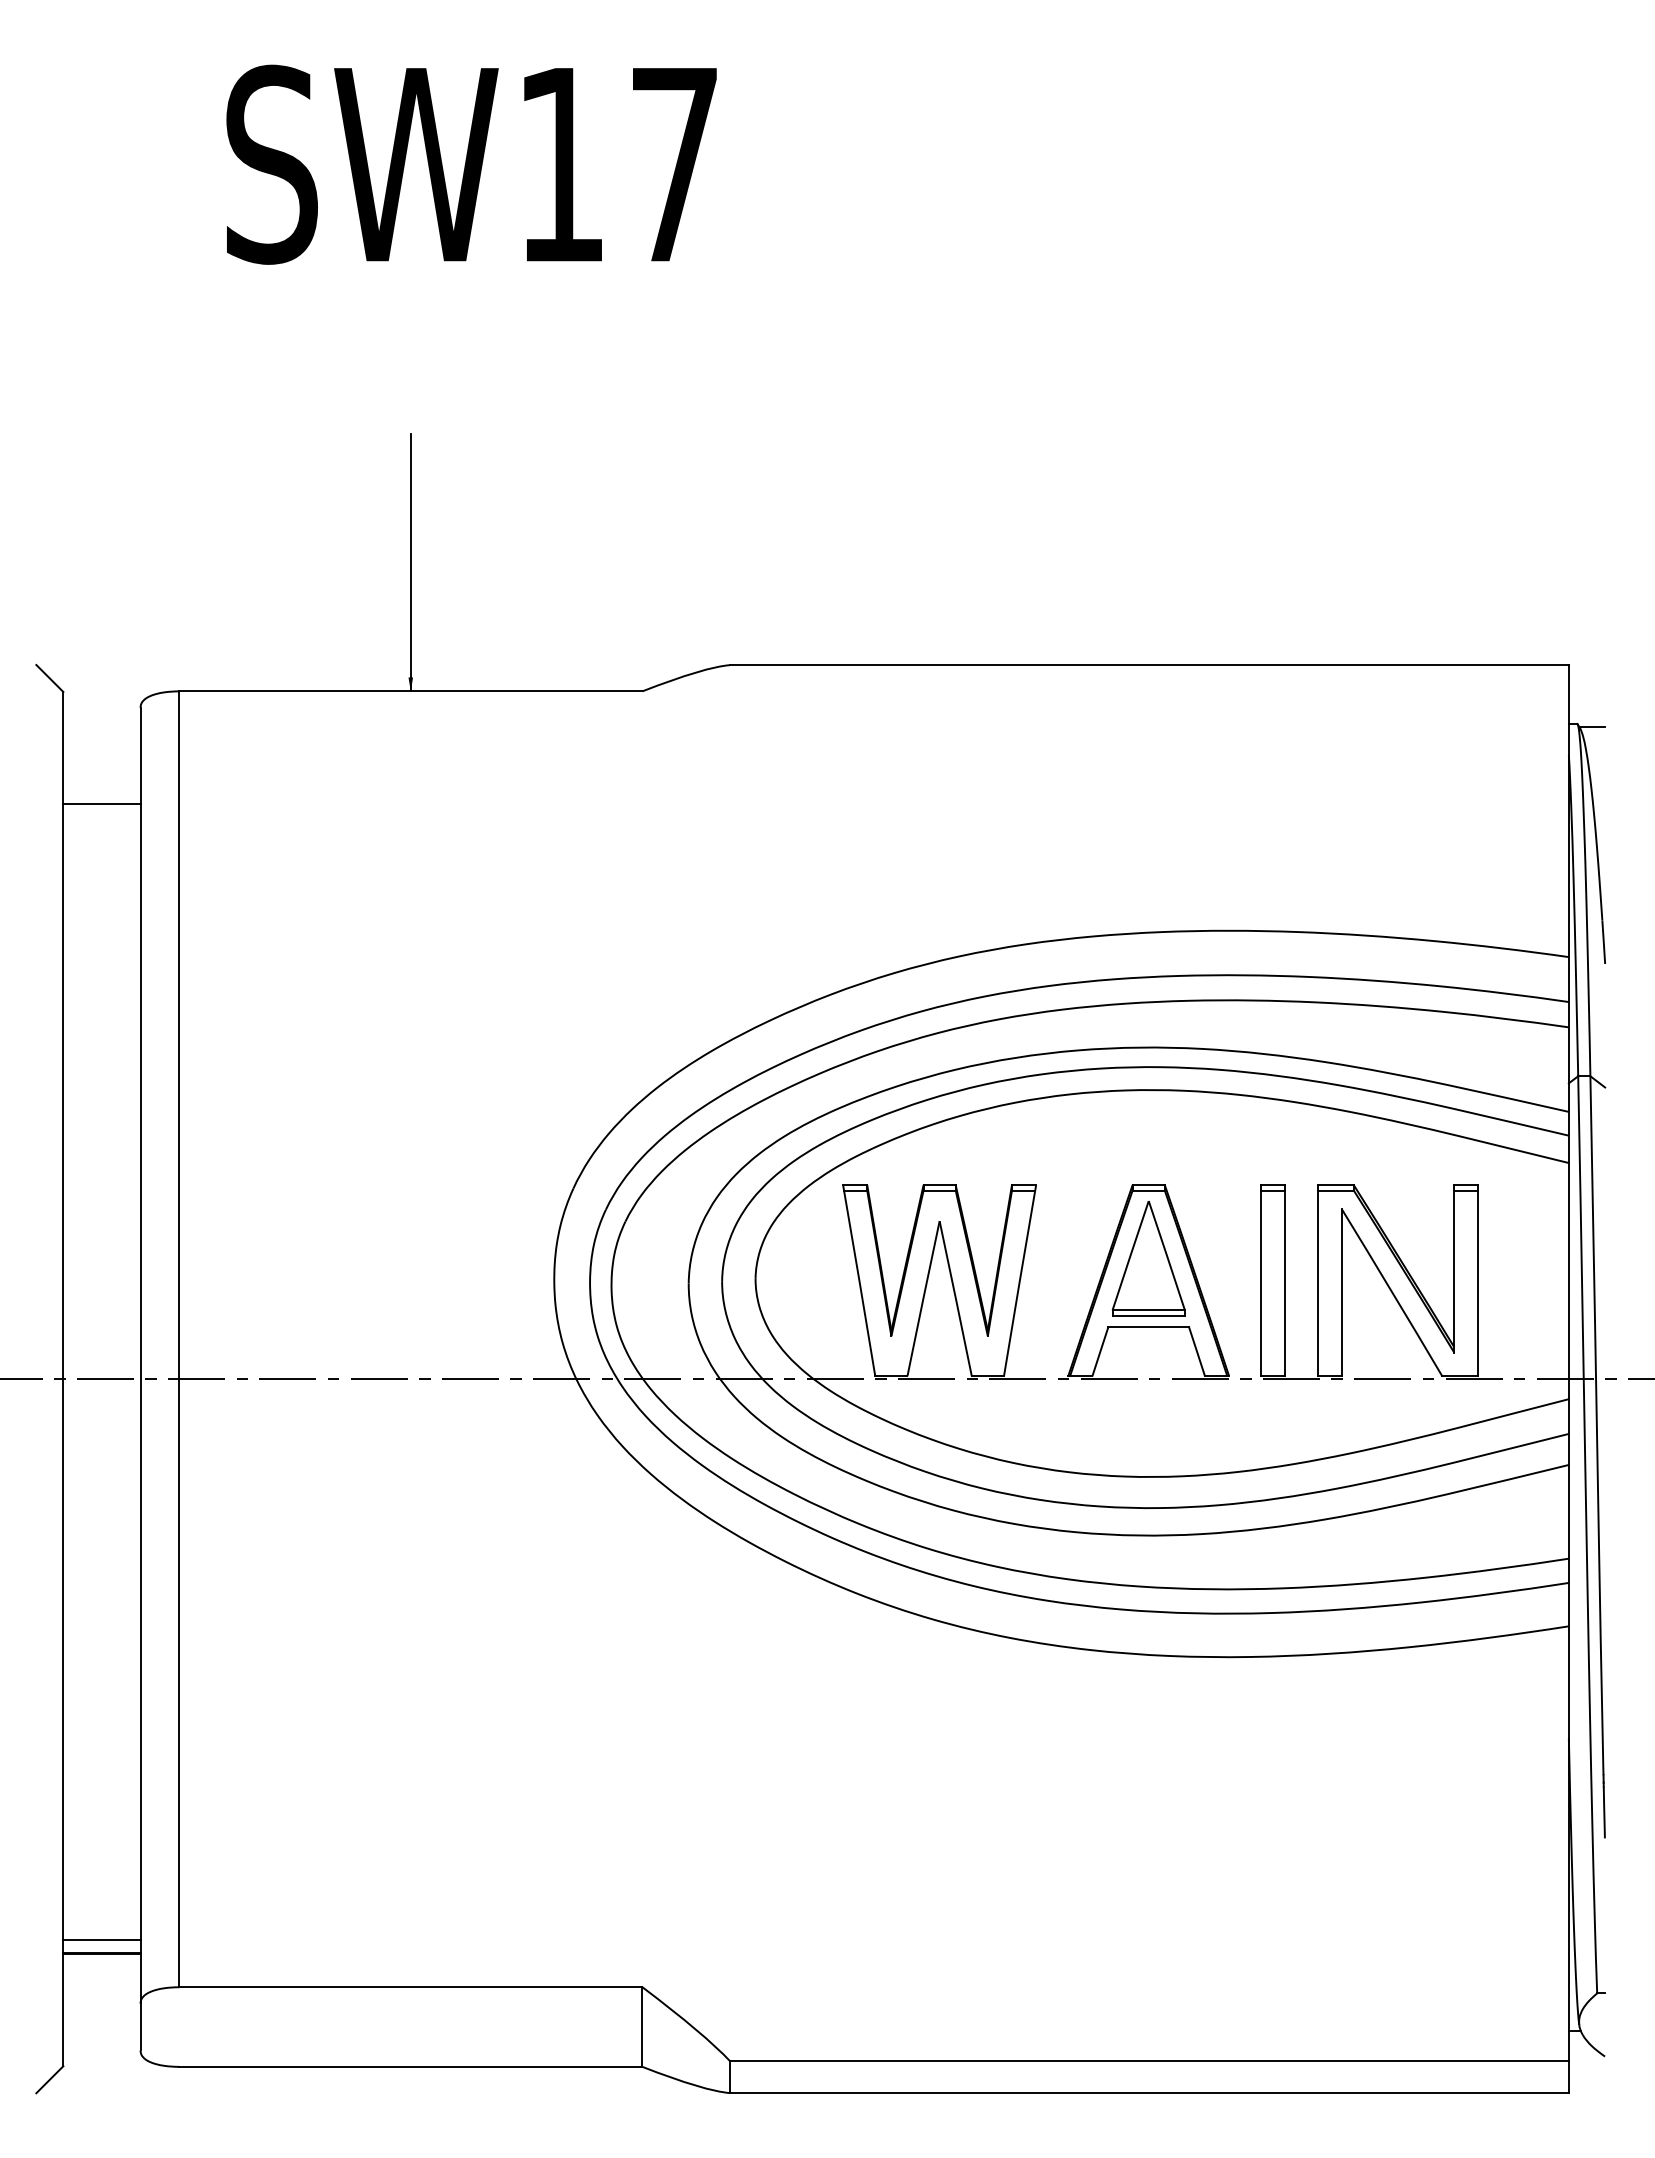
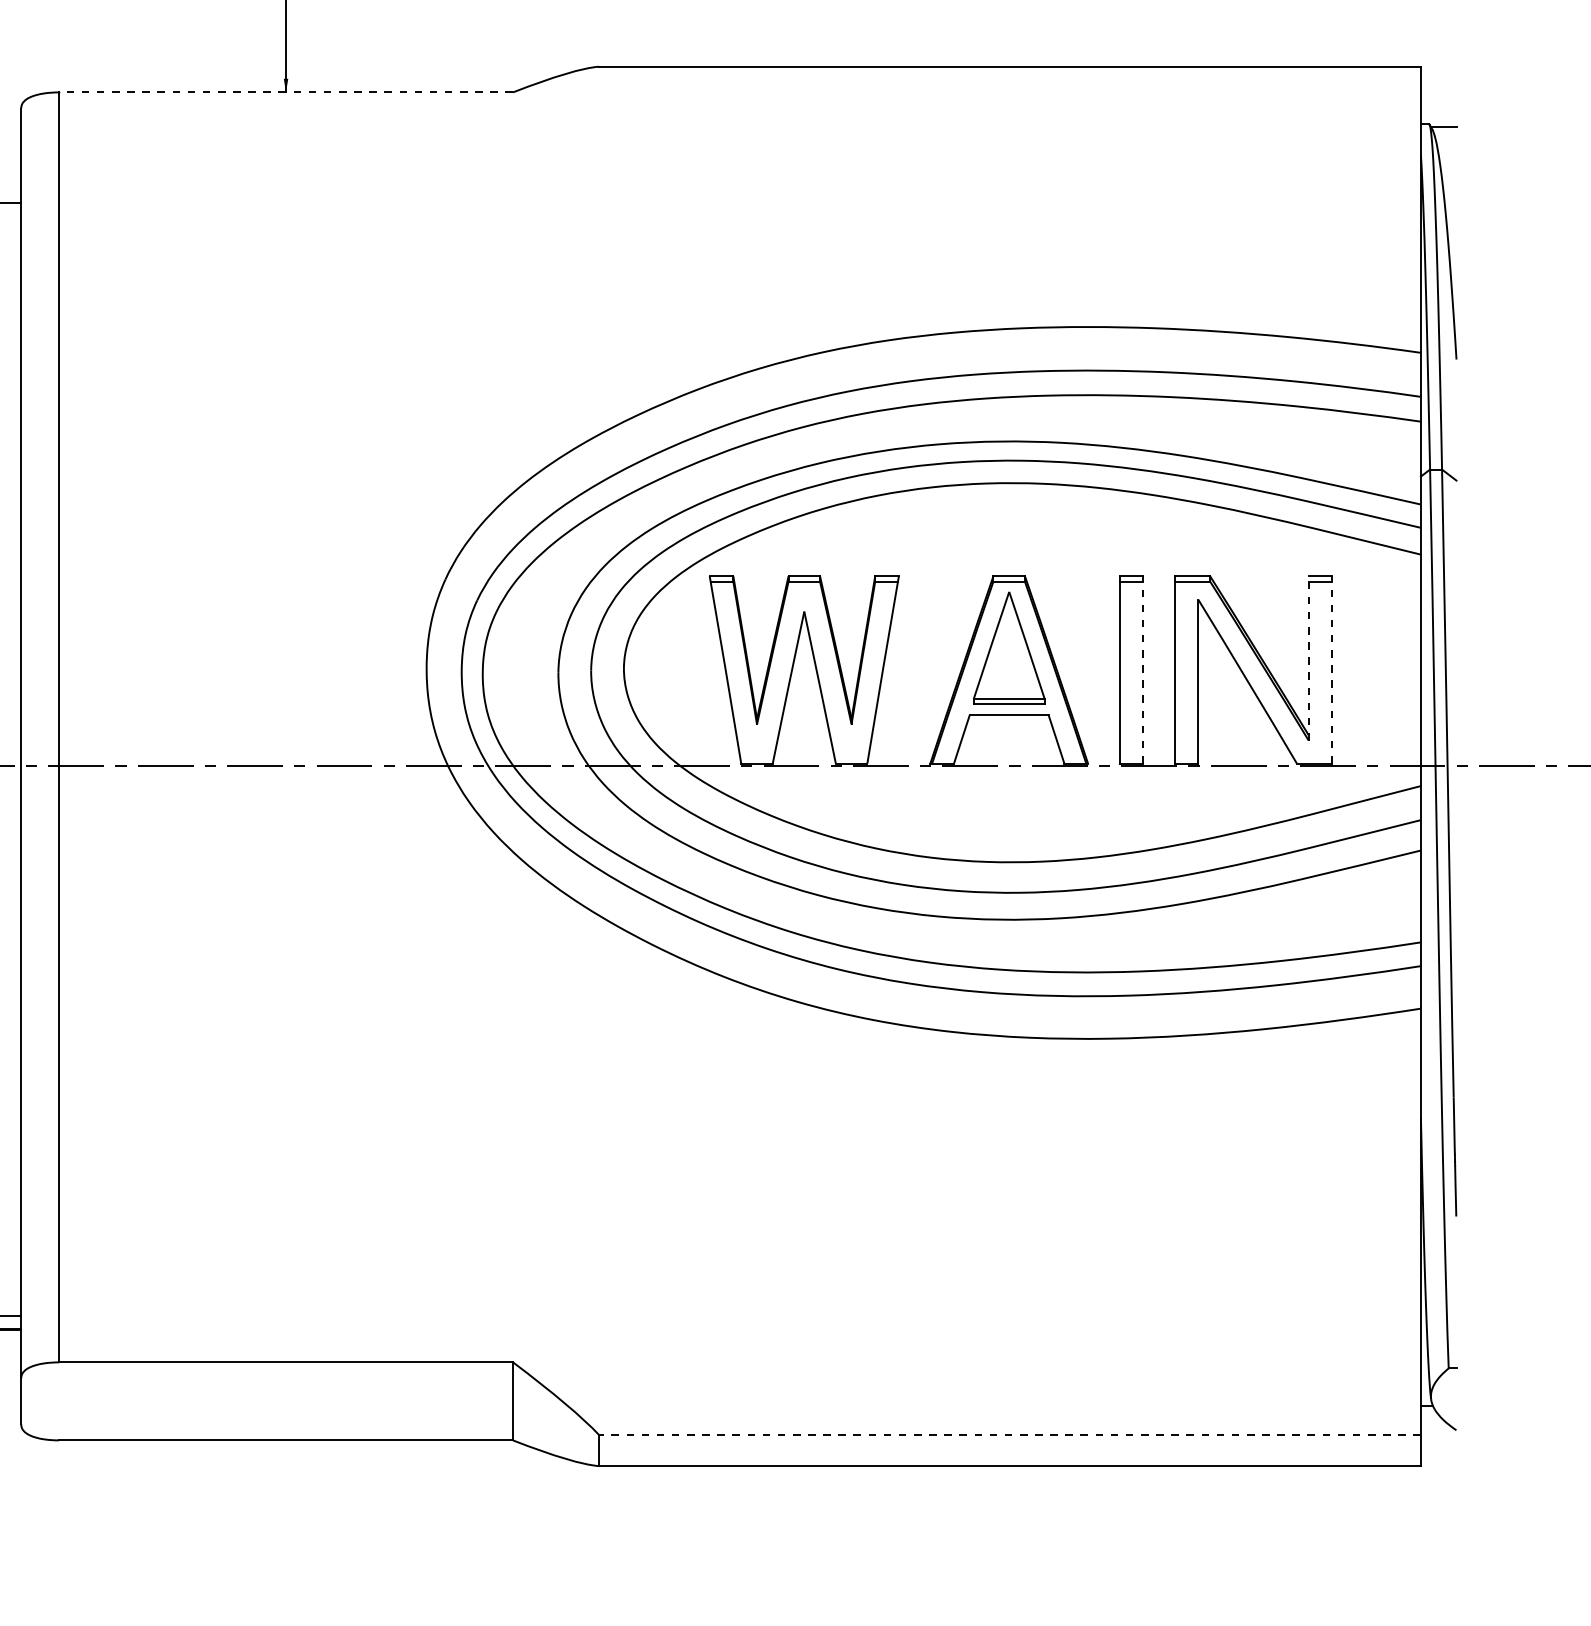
line: (410, 691) -> (285, 92), solid -> dashed
line: (1454, 1268) -> (1308, 658), solid -> dashed
line: (1285, 1280) -> (1143, 669), solid -> dashed
line: (1478, 1280) -> (1332, 669), solid -> dashed
line: (1148, 2061) -> (1008, 1435), solid -> dashed

